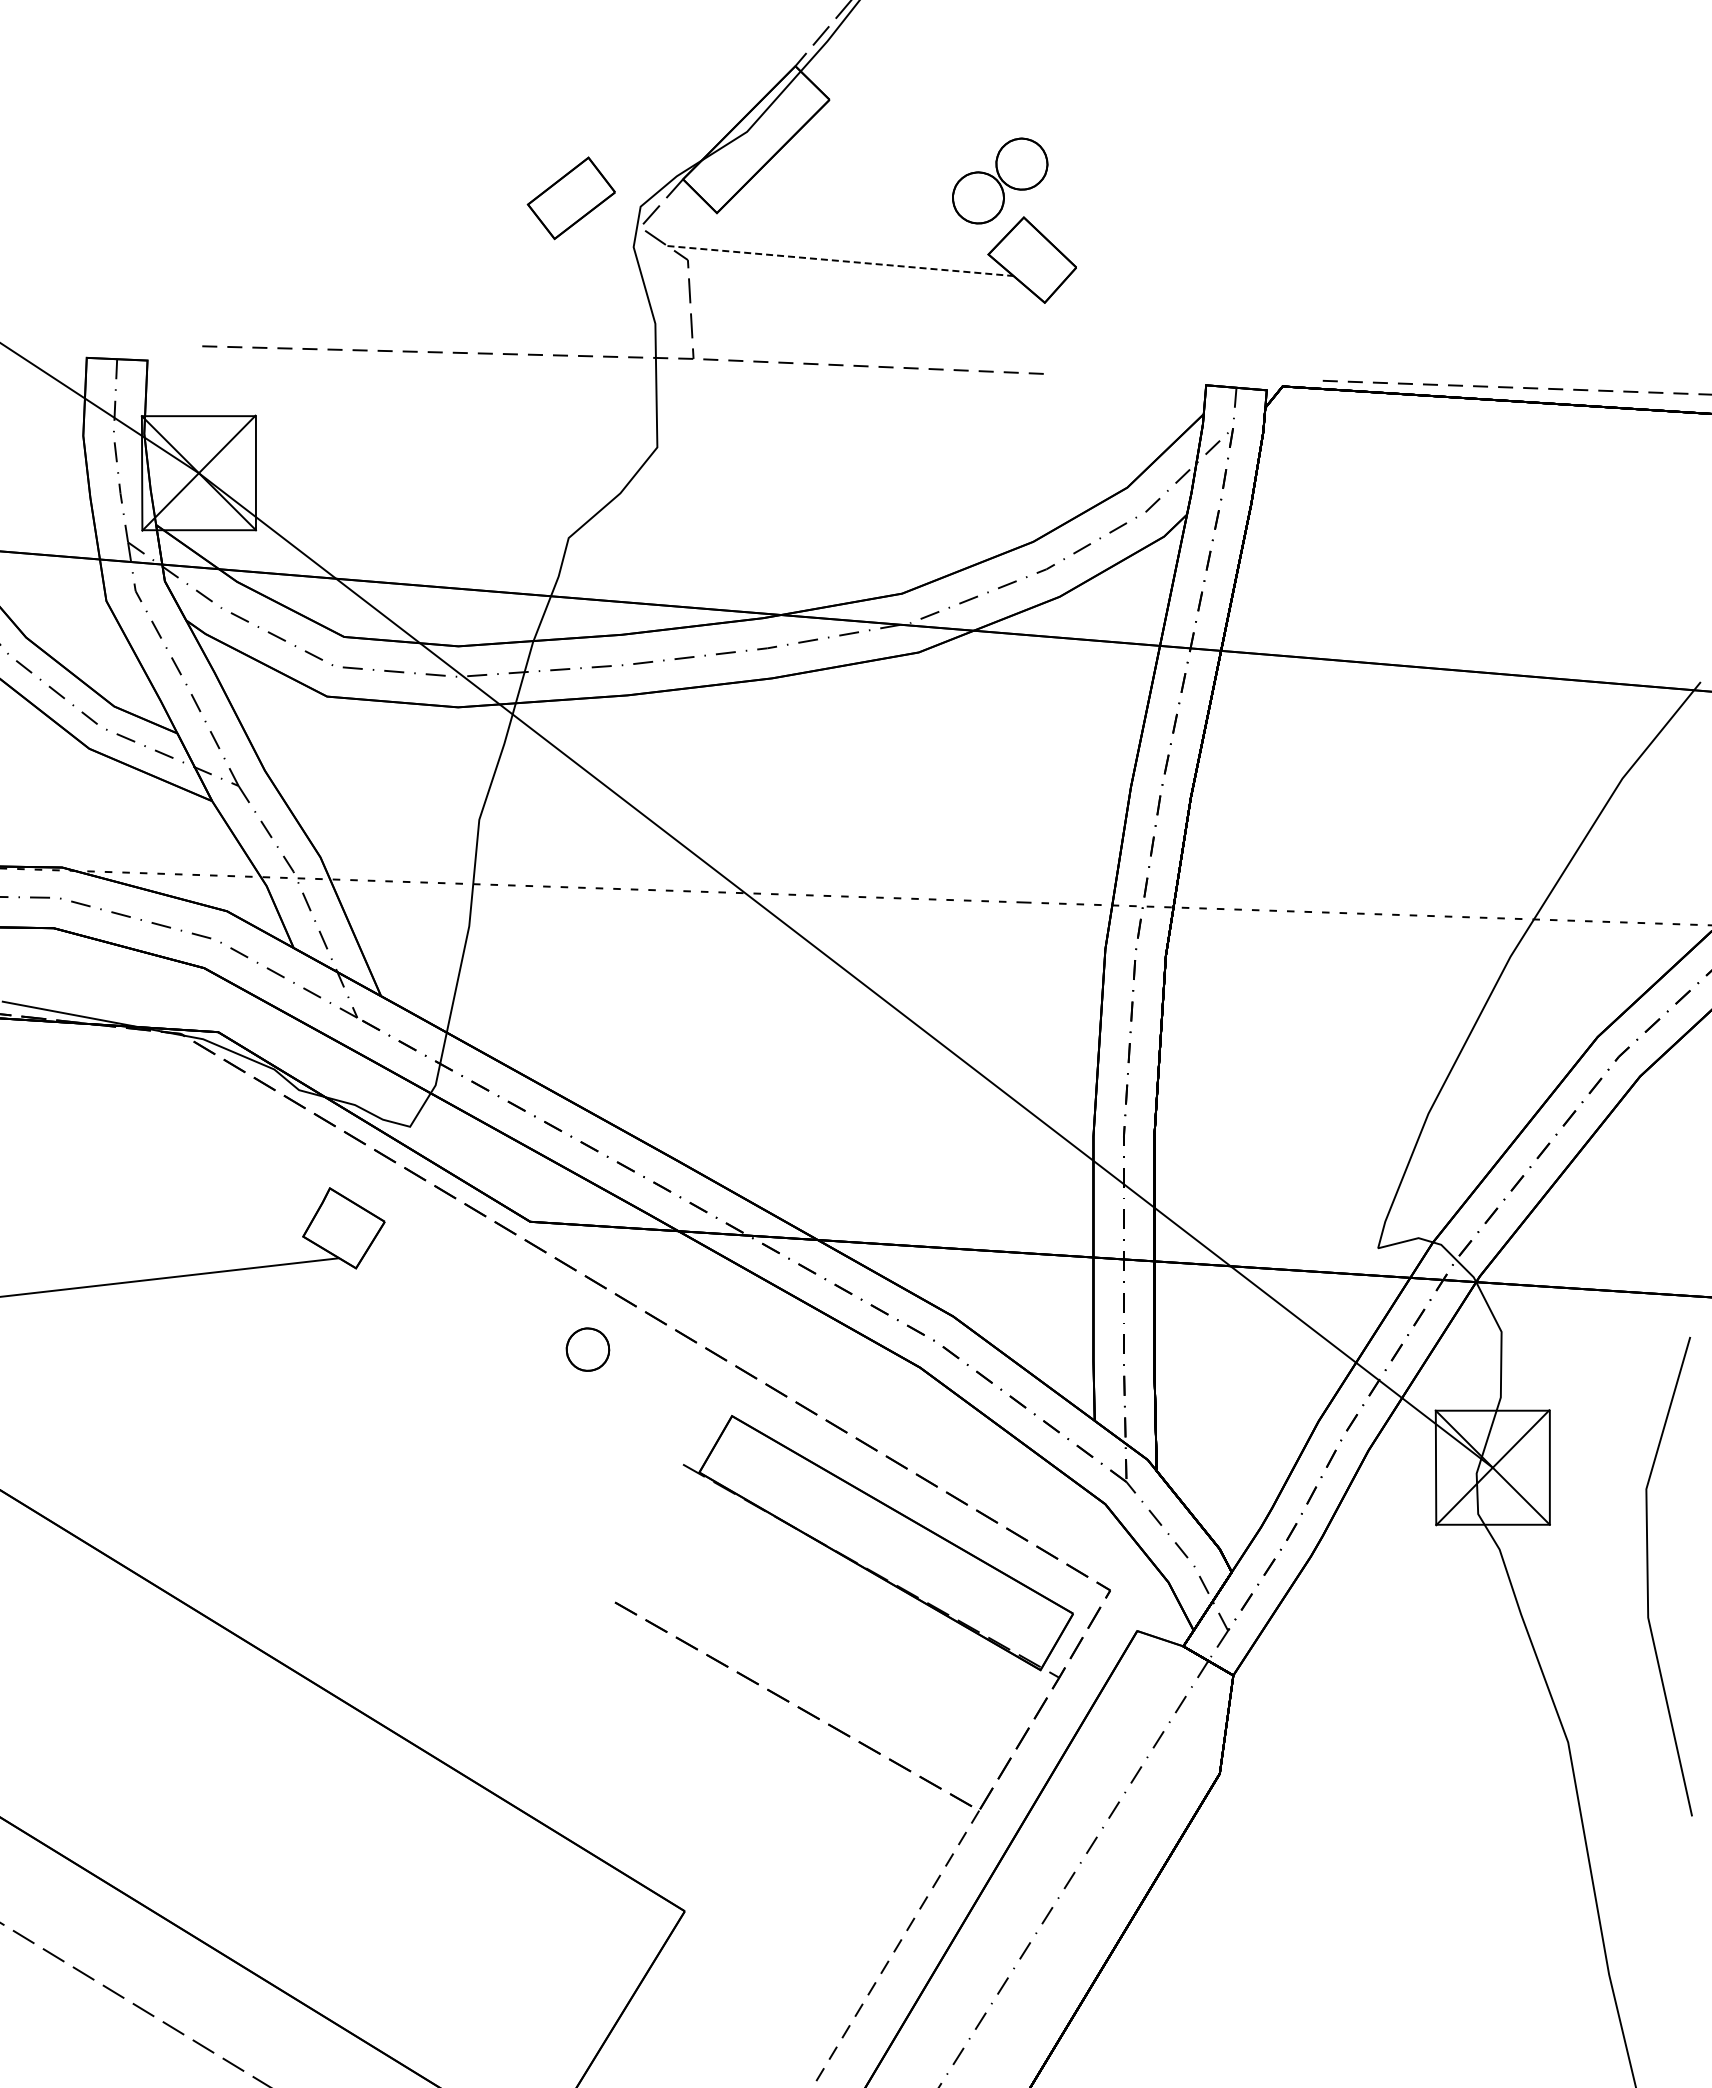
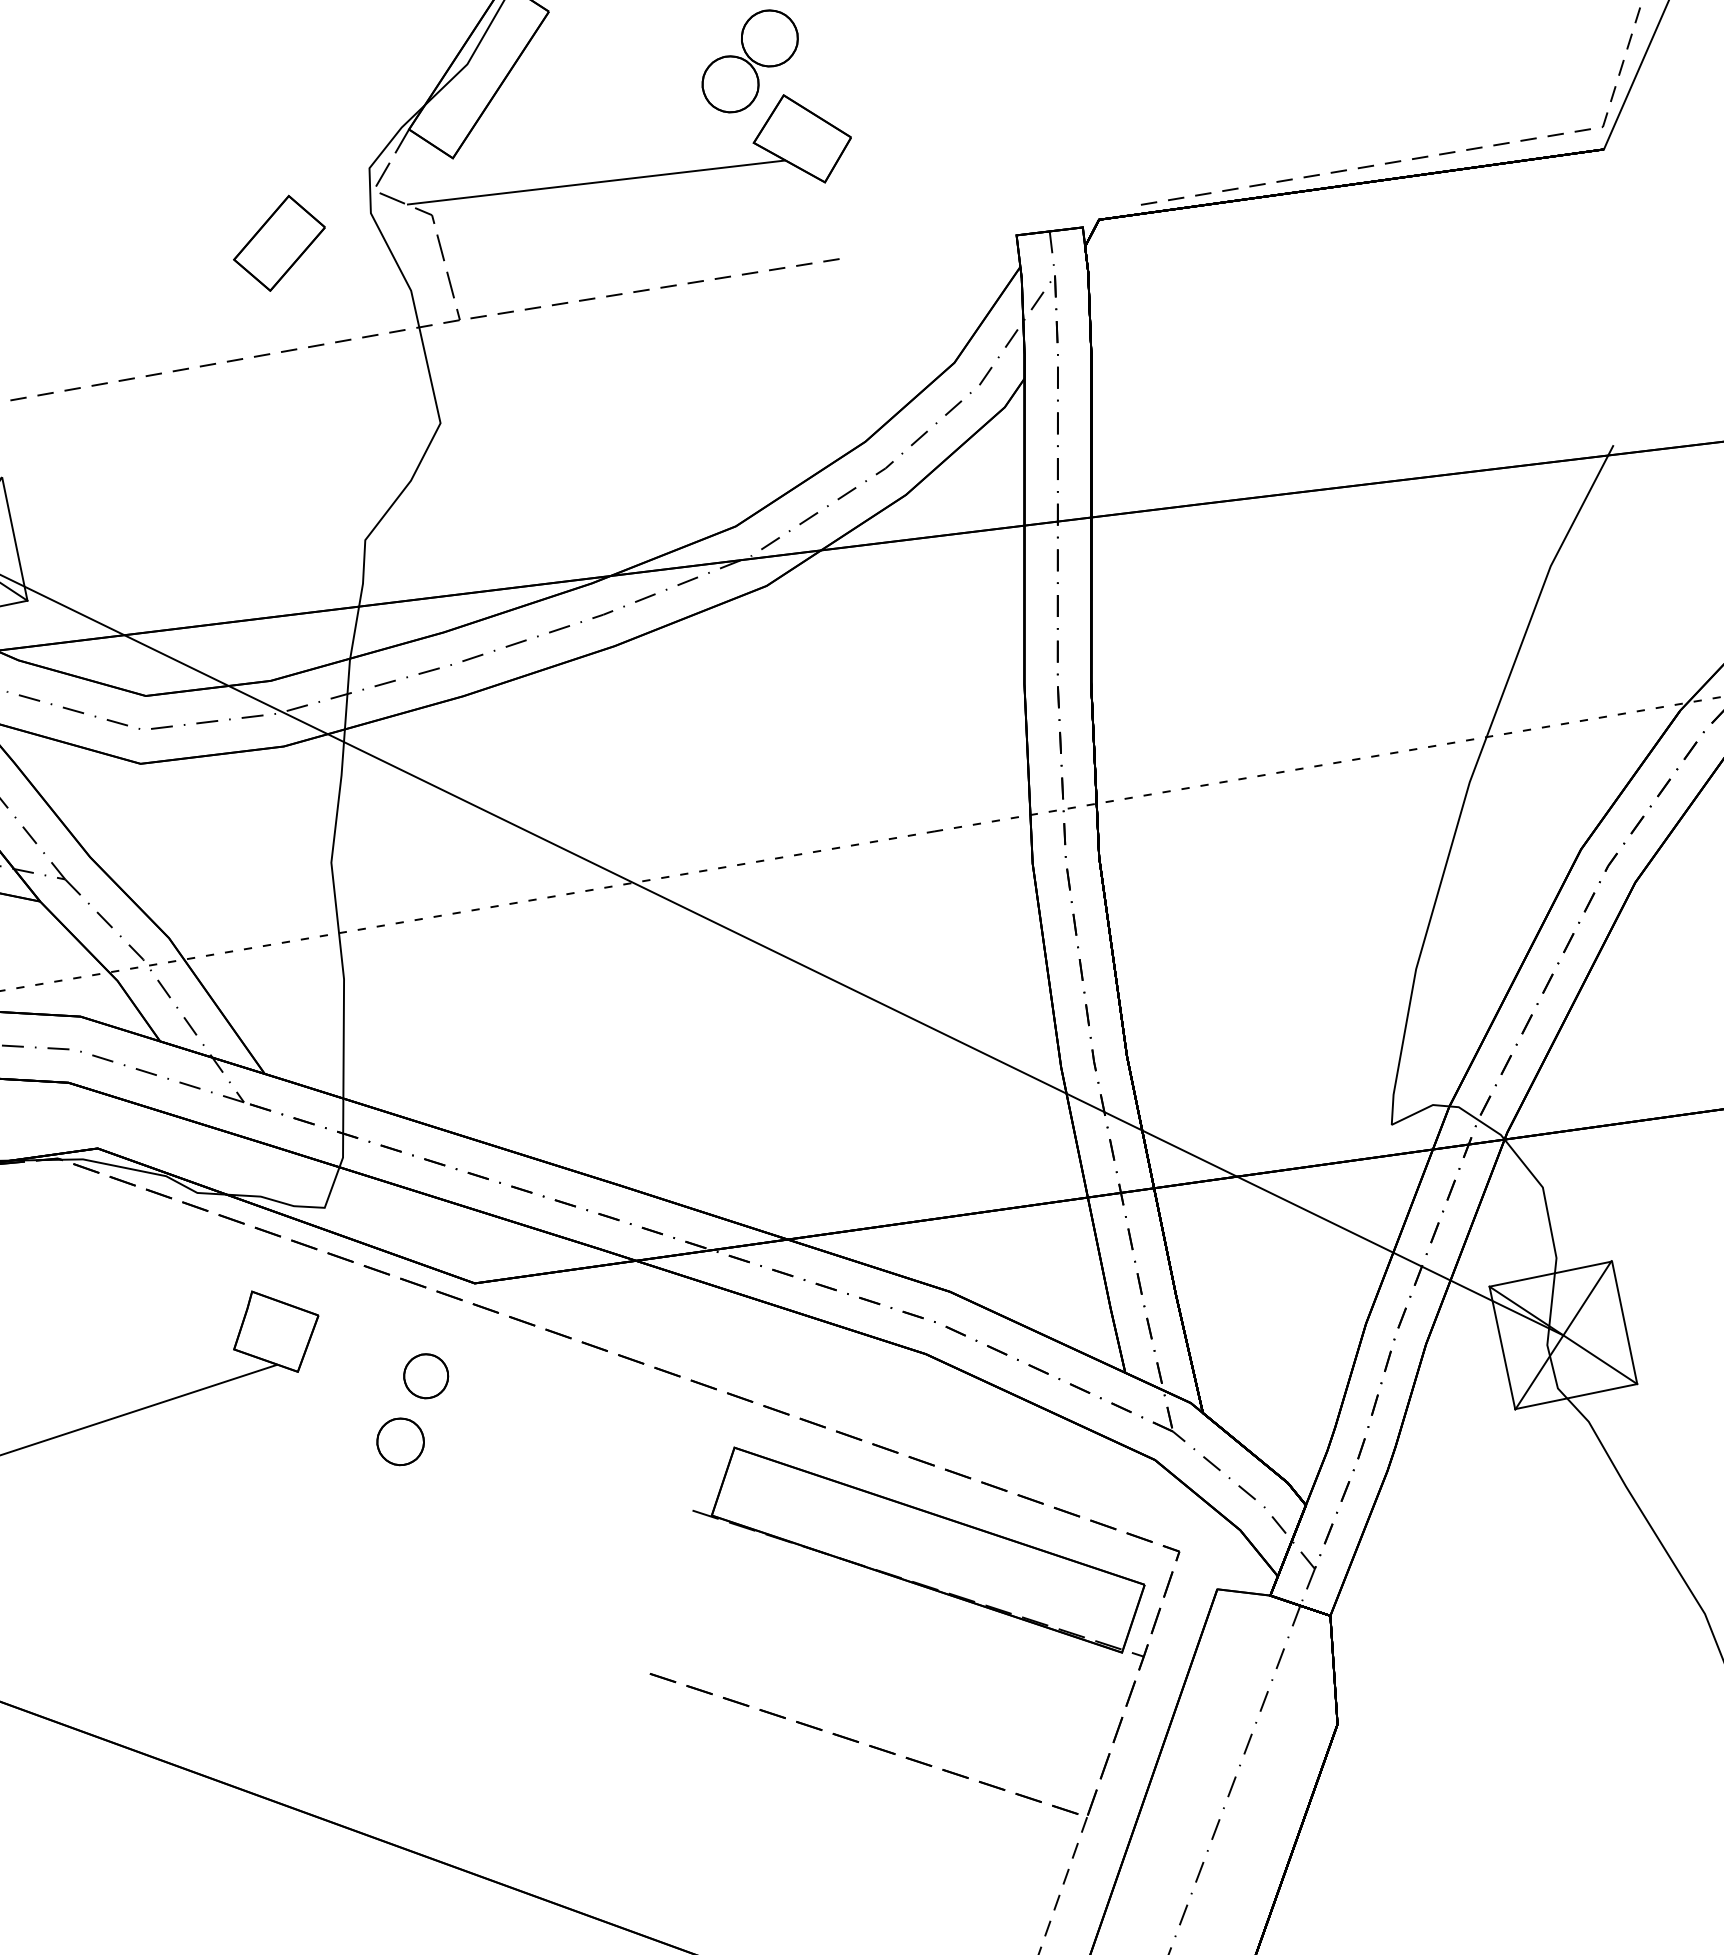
part: (570, 198) -> (278, 243), moved
line: (840, 261) -> (596, 183), dashed -> solid
part: (469, 1295) -> (425, 1376), added
part: (587, 1349) -> (400, 1441), moved

